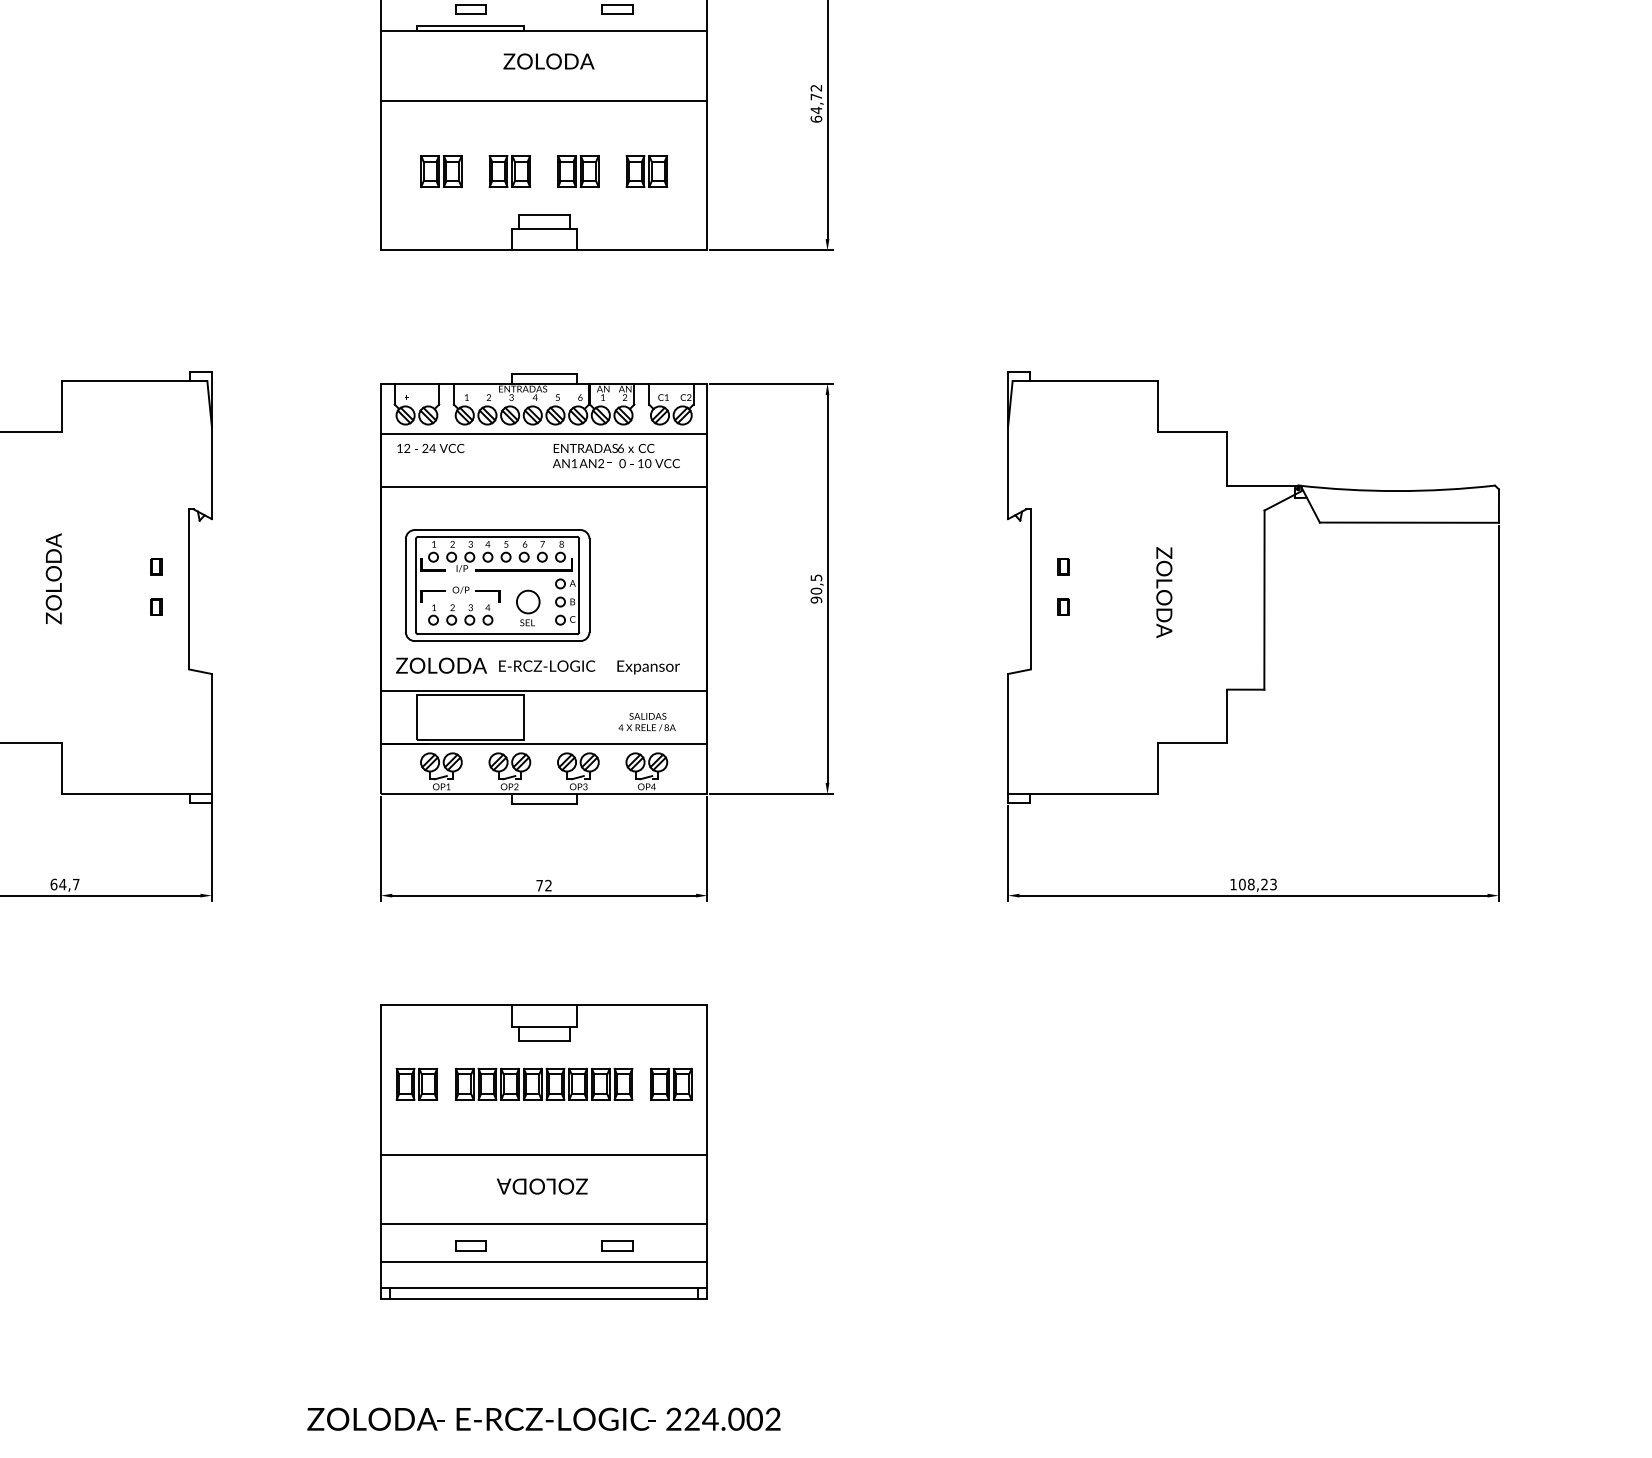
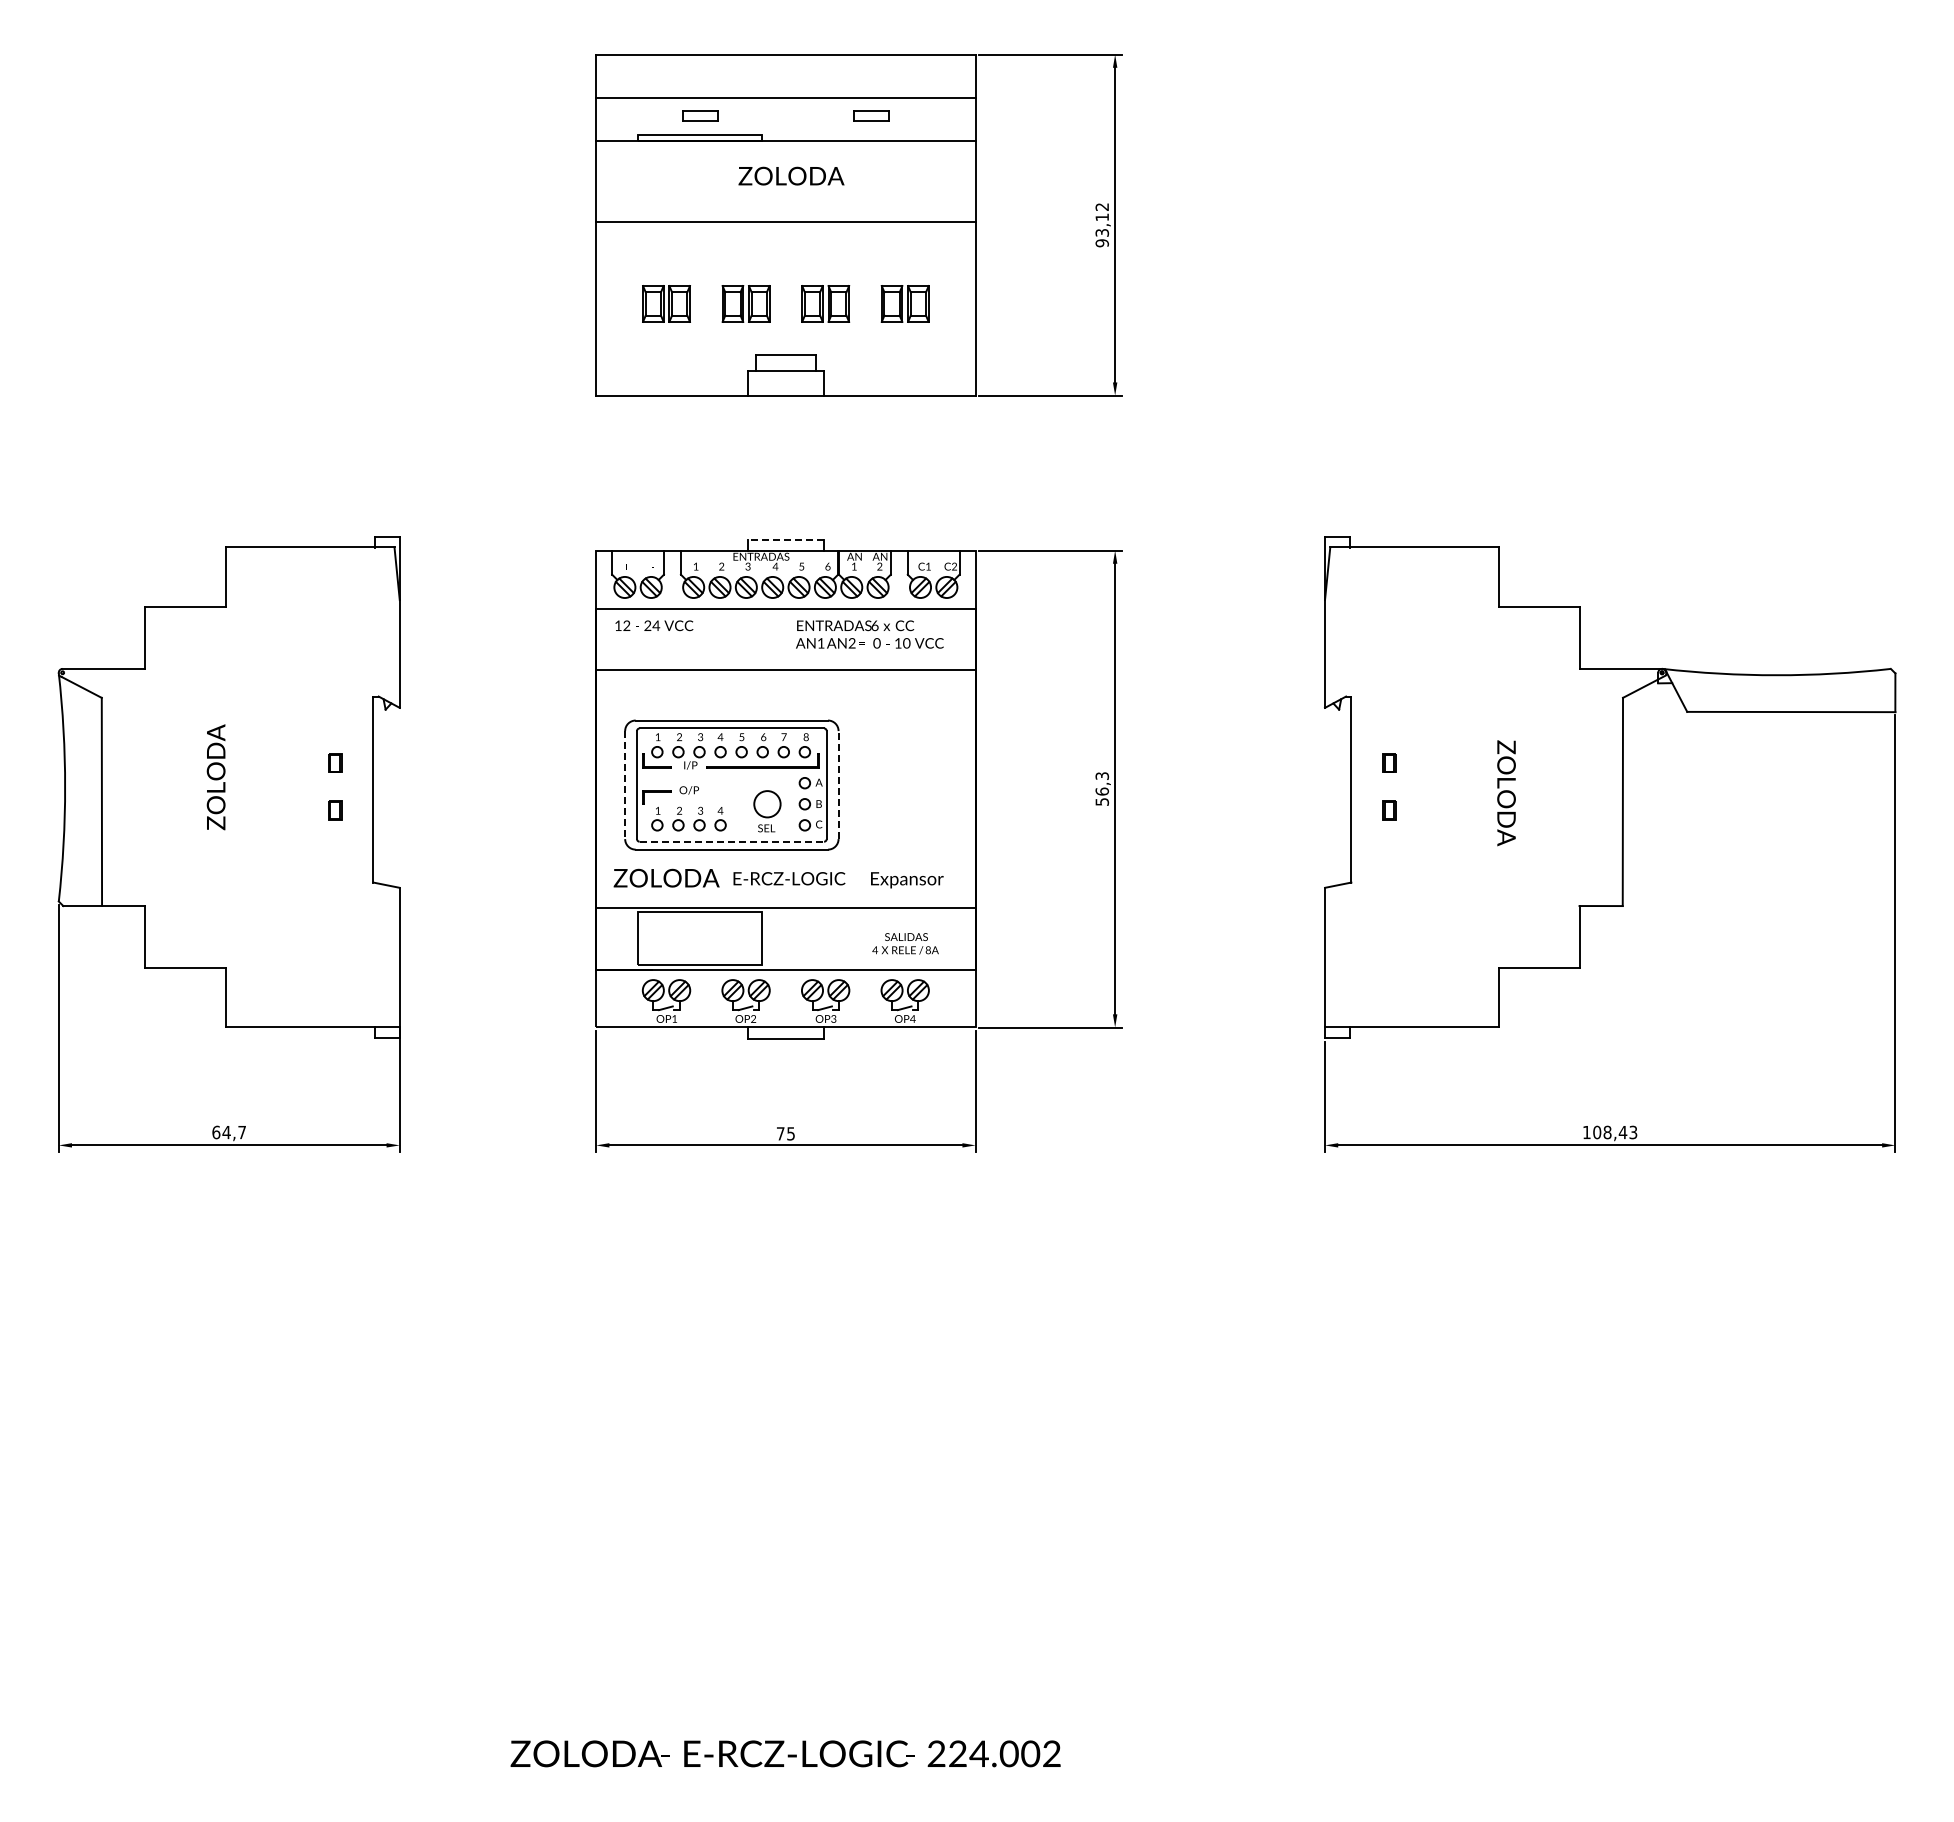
text: (816, 108) -> (1102, 230), 64,72 -> 93,12
line: (543, 374) -> (785, 539), solid -> dashed
line: (406, 585) -> (625, 785), solid -> dashed
line: (589, 585) -> (838, 784), solid -> dashed
text: (815, 589) -> (1101, 789), 90,5 -> 56,3
part: (487, 596) -> (720, 797), removed
line: (498, 634) -> (732, 841), solid -> dashed
text: (1264, 884) -> (1622, 1132), 108,23 -> 108,43
text: (548, 885) -> (790, 1133), 72 -> 75
part: (543, 1152) -> (785, 1443), removed

